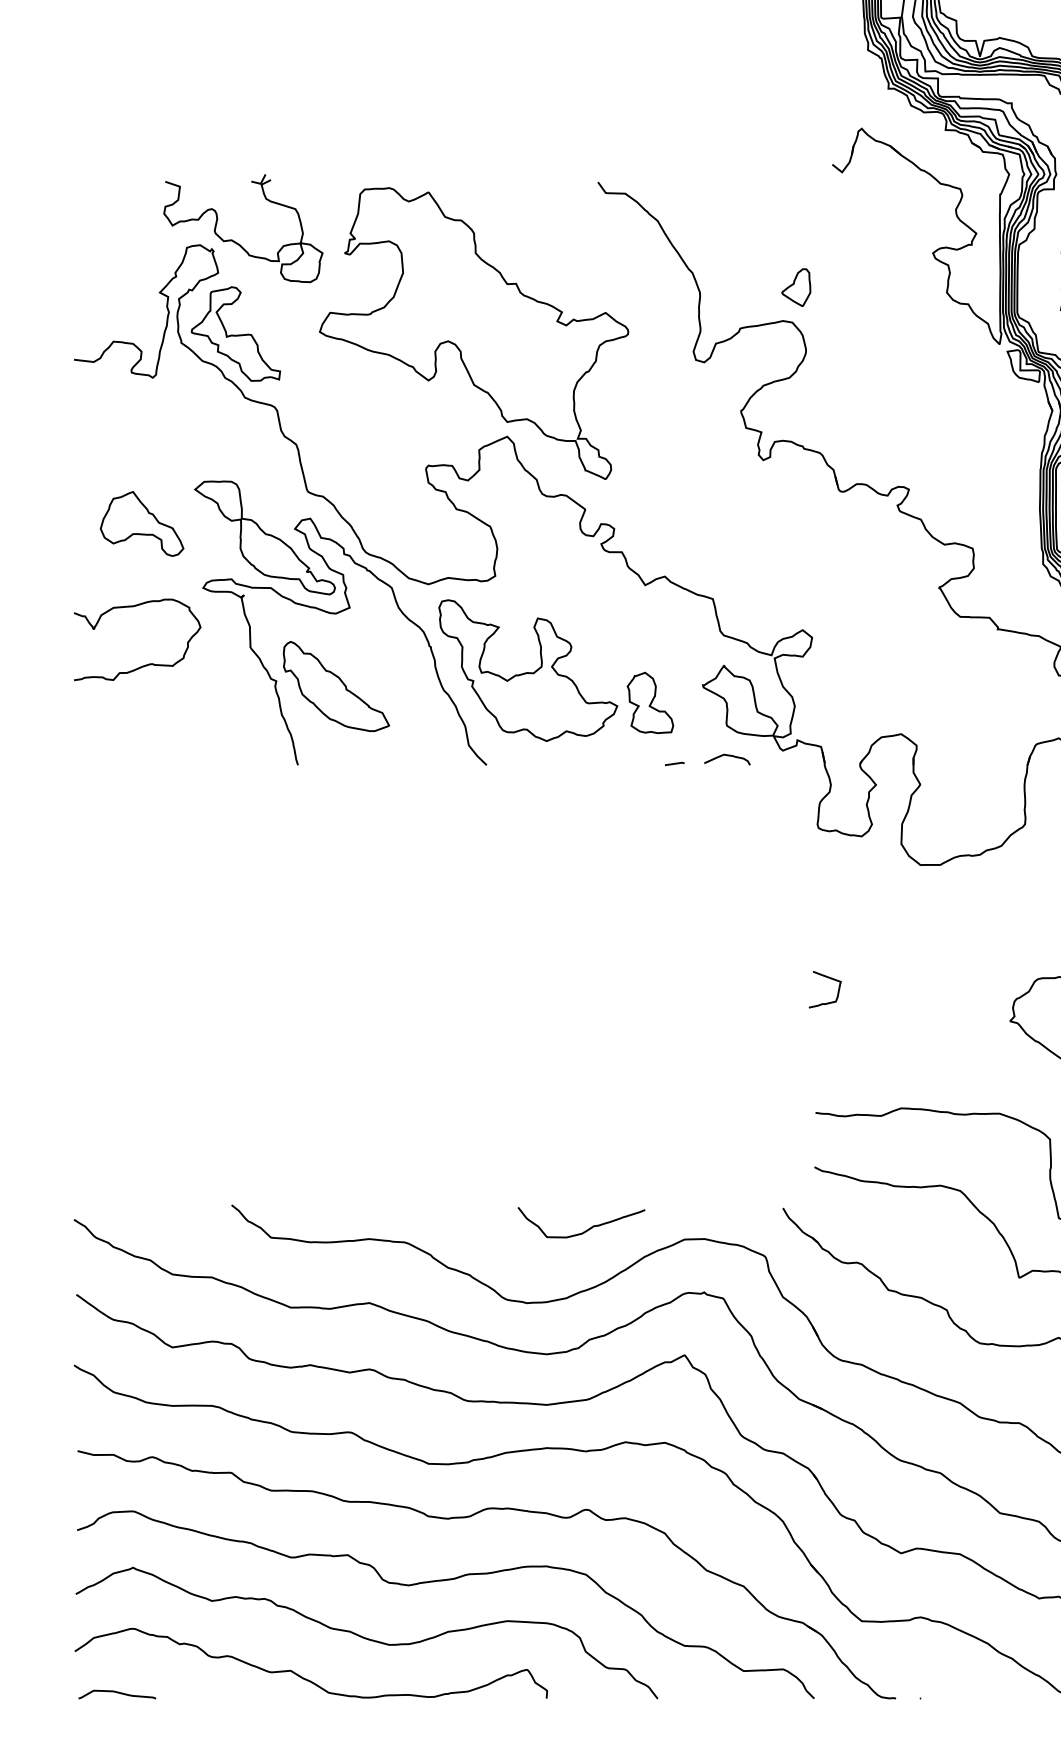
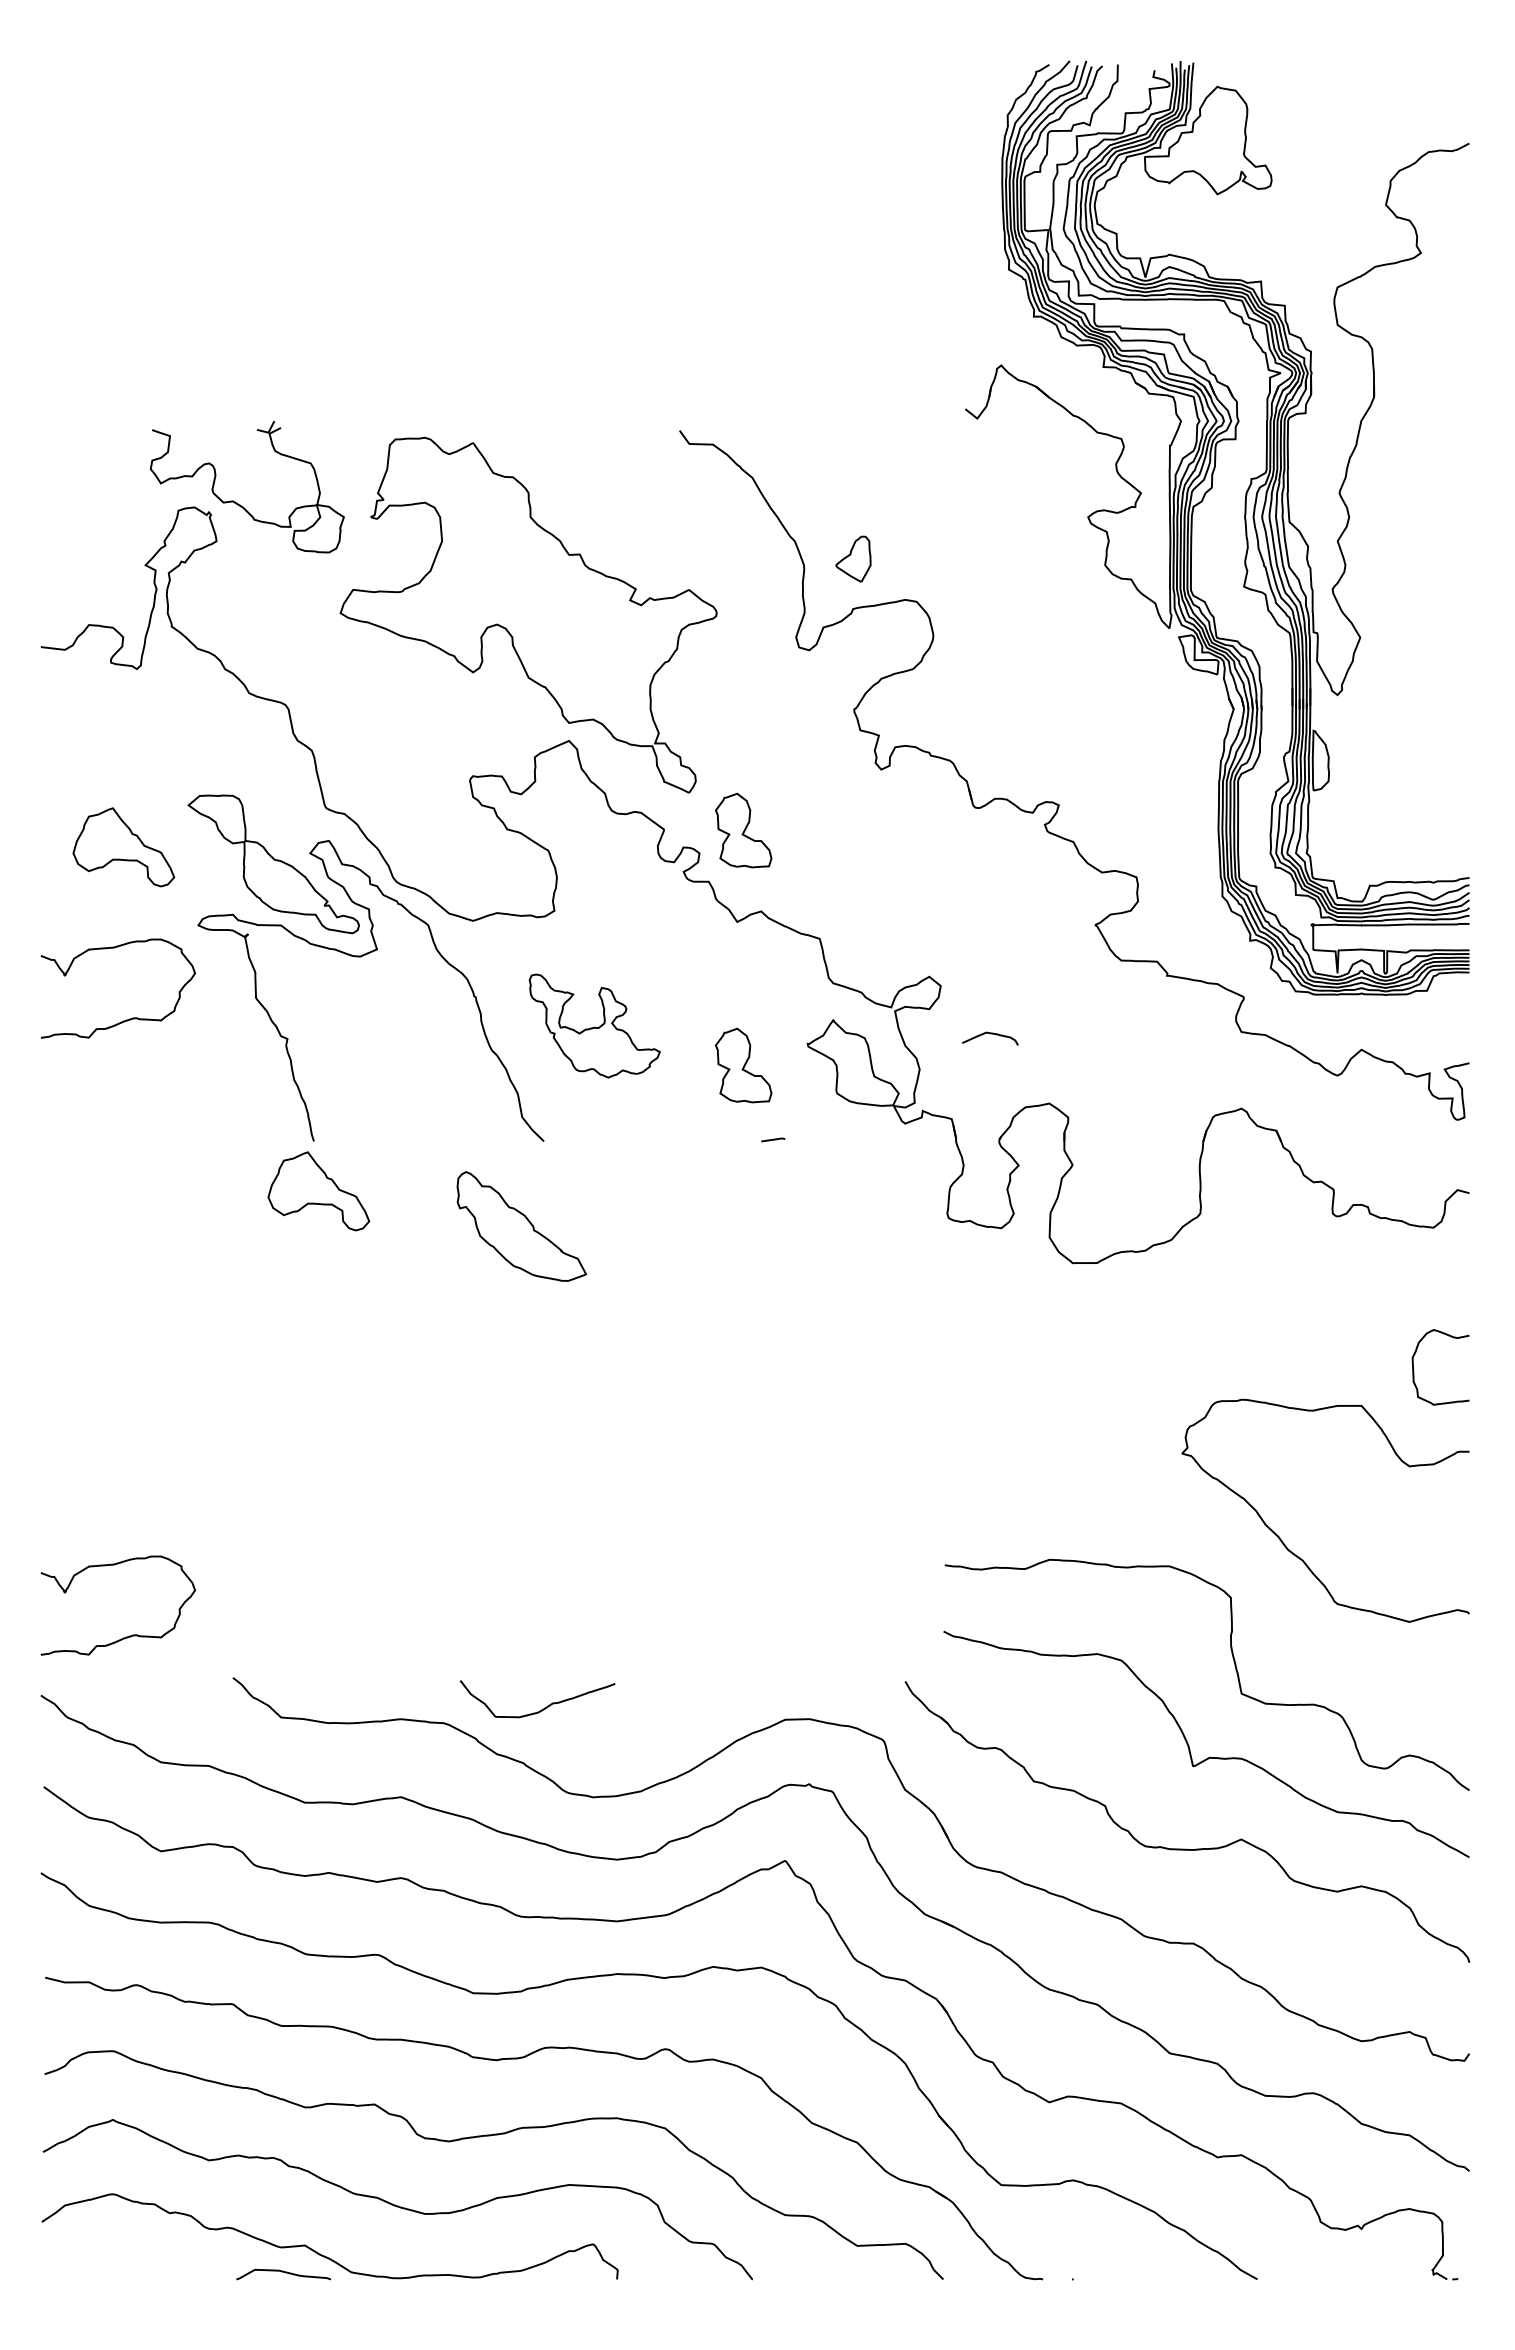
part: (796, 287) -> (853, 558), moved
part: (236, 333) -> (238, 615), removed
part: (650, 510) -> (743, 830), added
part: (528, 670) -> (594, 1025), size x0.6
part: (336, 686) -> (521, 1226), moved
curve: (727, 756) -> (990, 1034), moved
part: (301, 806) -> (318, 1191), added
curve: (828, 978) -> (960, 1401), removed
curve: (144, 1171) -> (126, 1636), added
curve: (587, 1229) -> (544, 1707), moved
curve: (117, 1692) -> (283, 2272), moved

